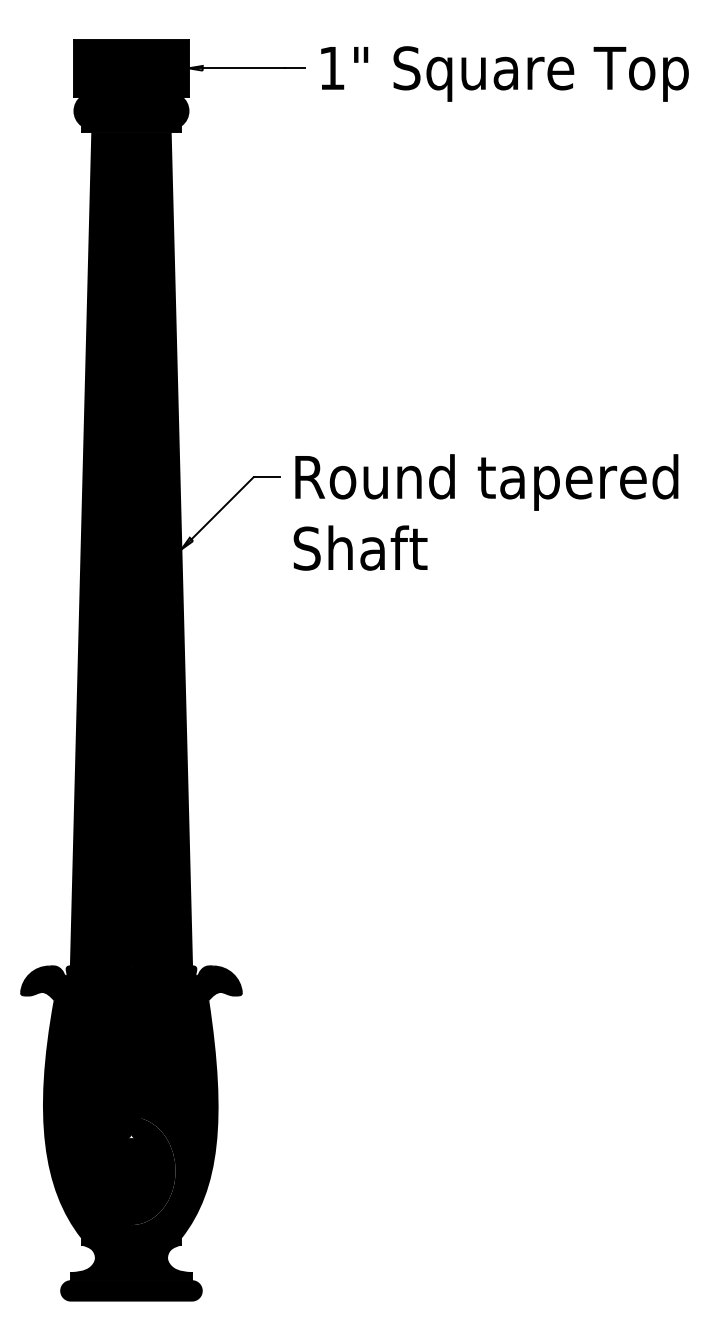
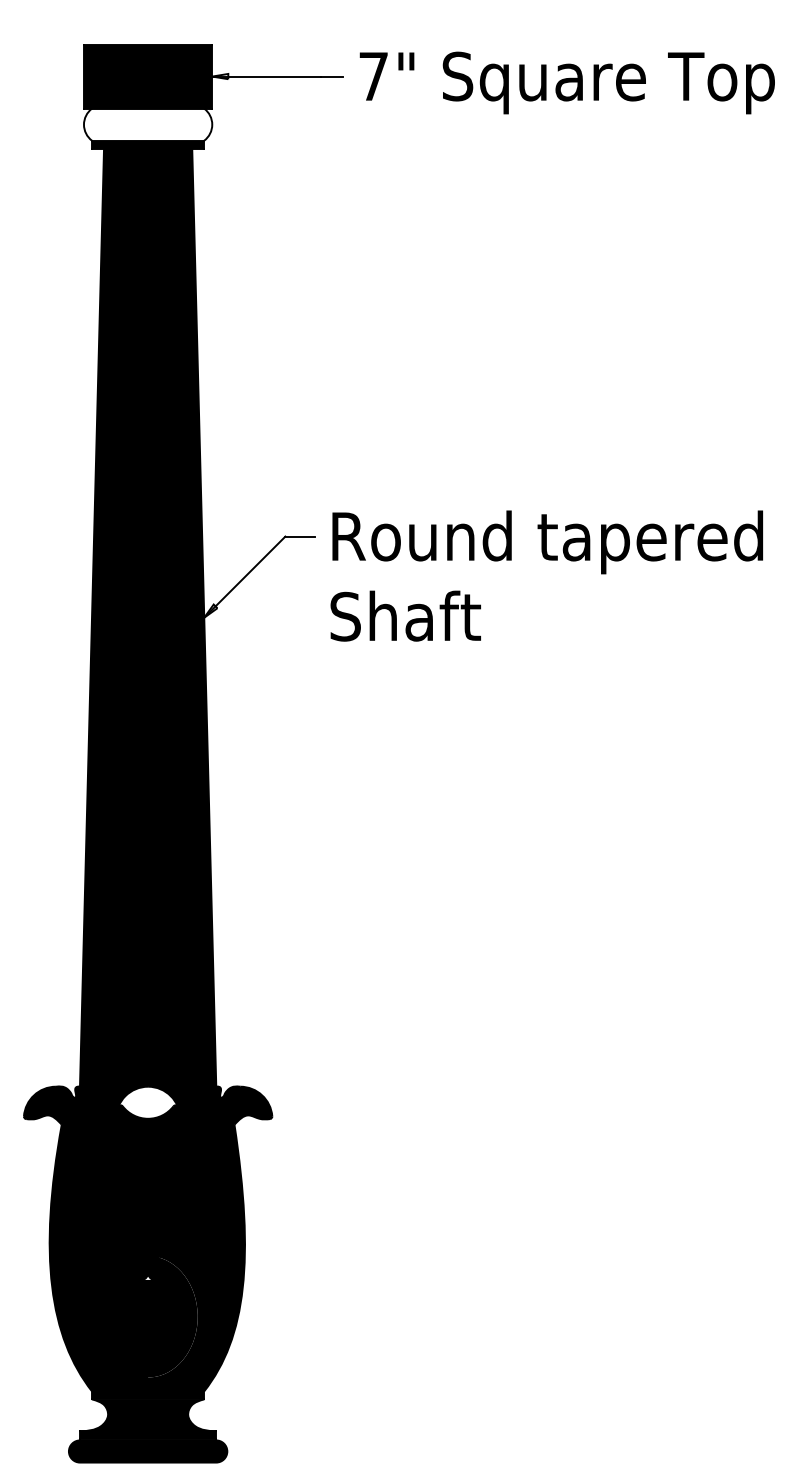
text: (331, 68) -> (373, 76), 1" -> 7"
fill: (130, 110) -> (147, 124), removed
fill: (130, 980) -> (147, 1102), removed

